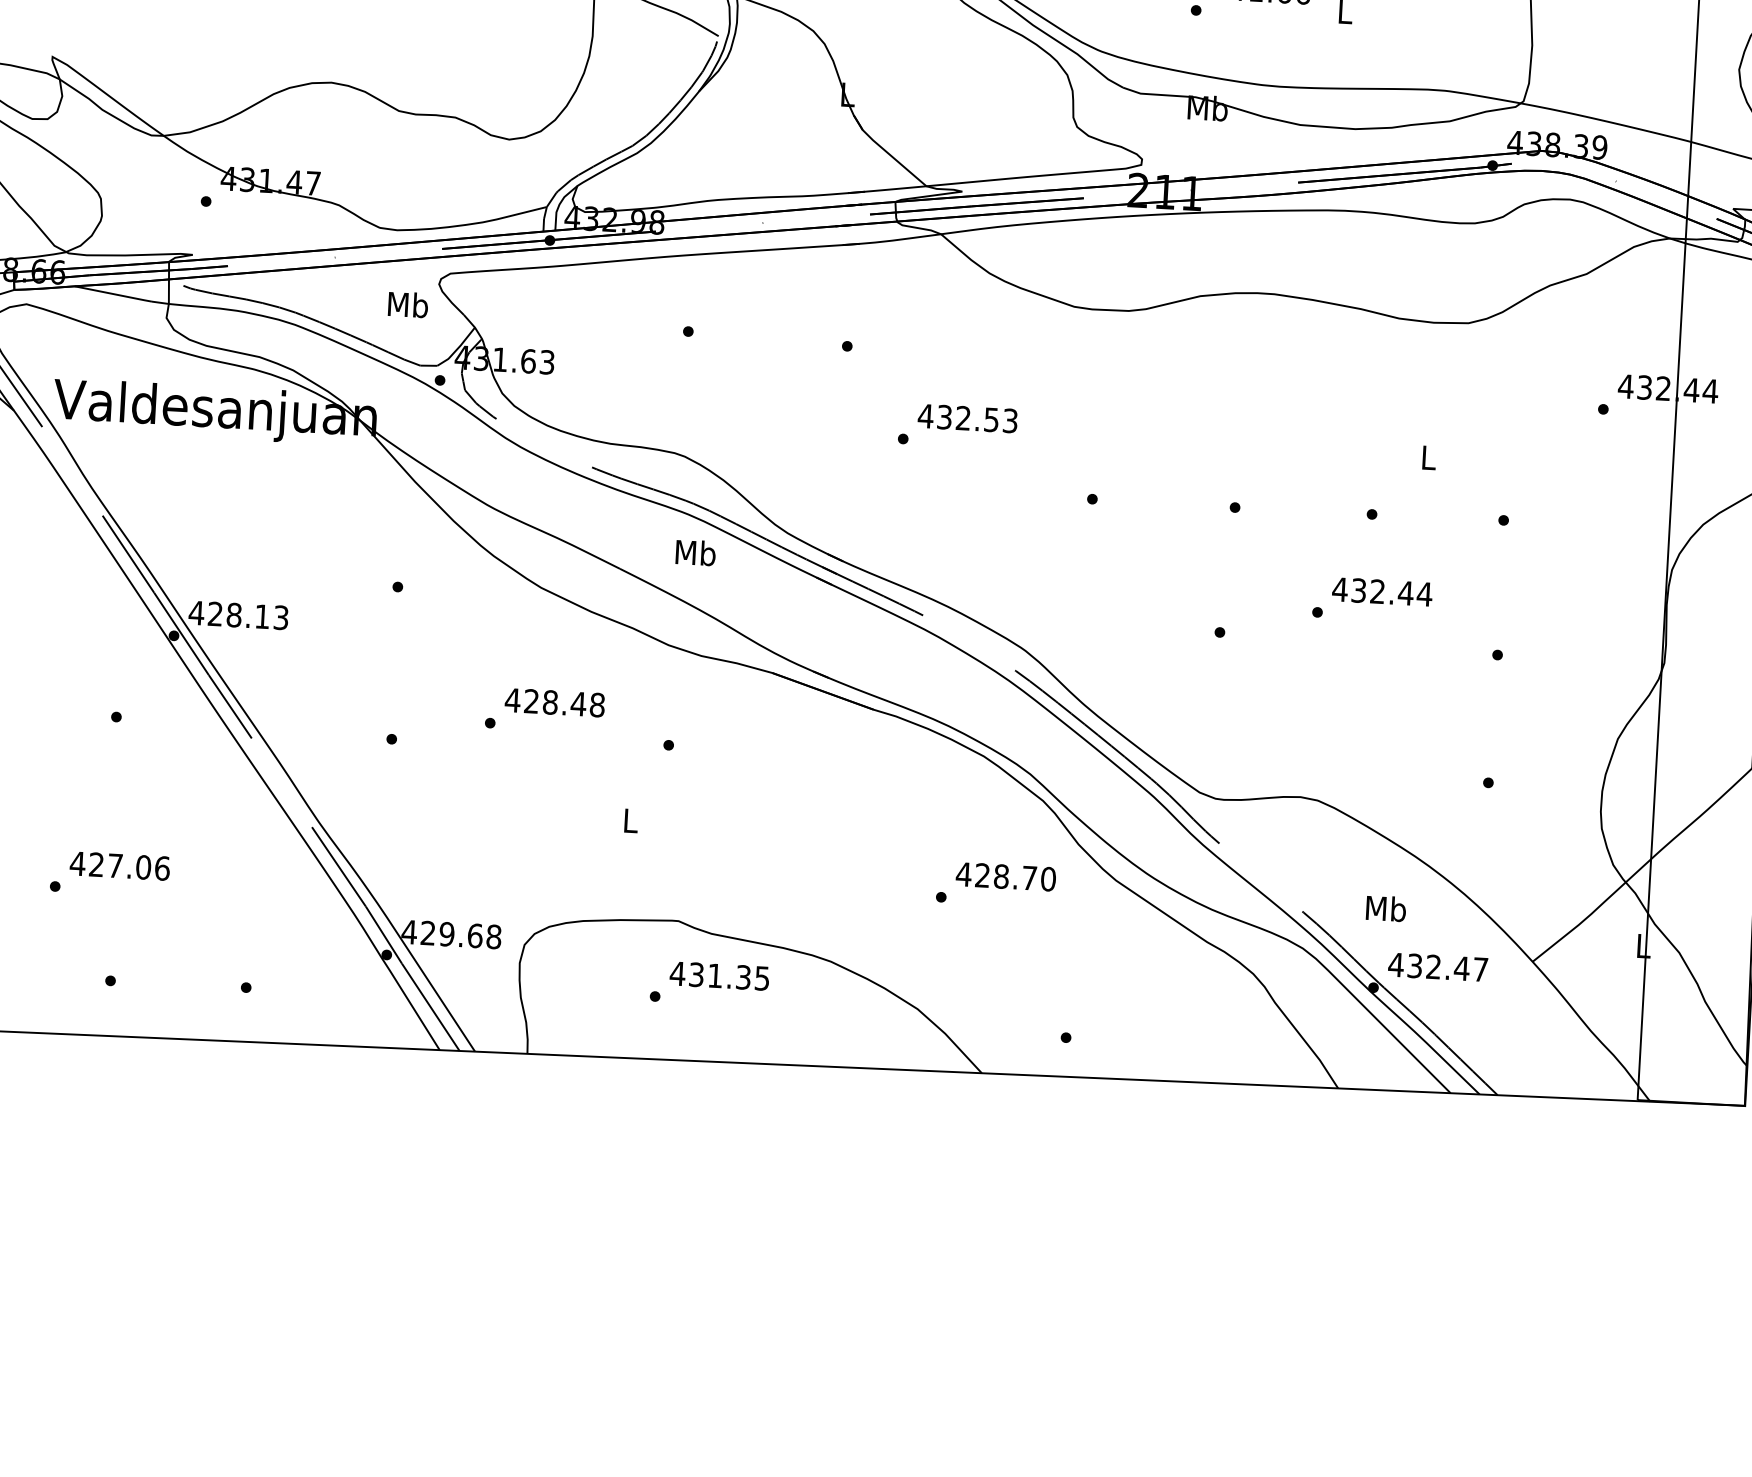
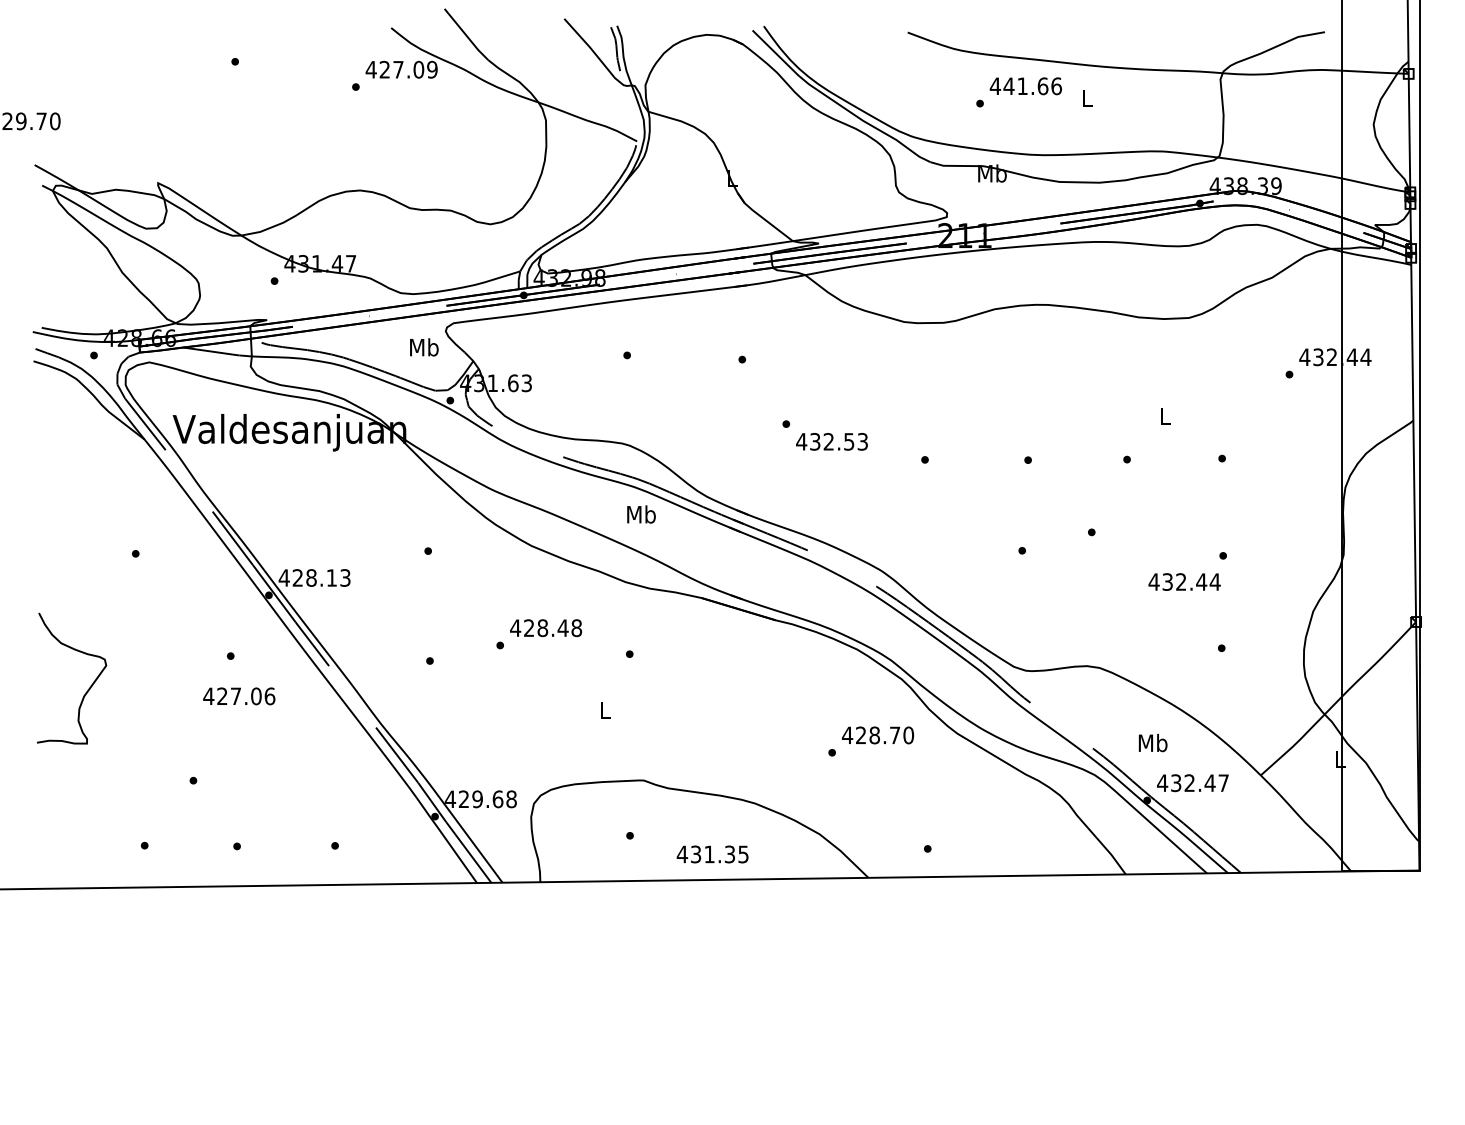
text: (967, 418) -> (831, 441), moved
text: (1382, 591) -> (1184, 581), moved
text: (120, 866) -> (239, 696), moved
text: (719, 976) -> (712, 854), moved

